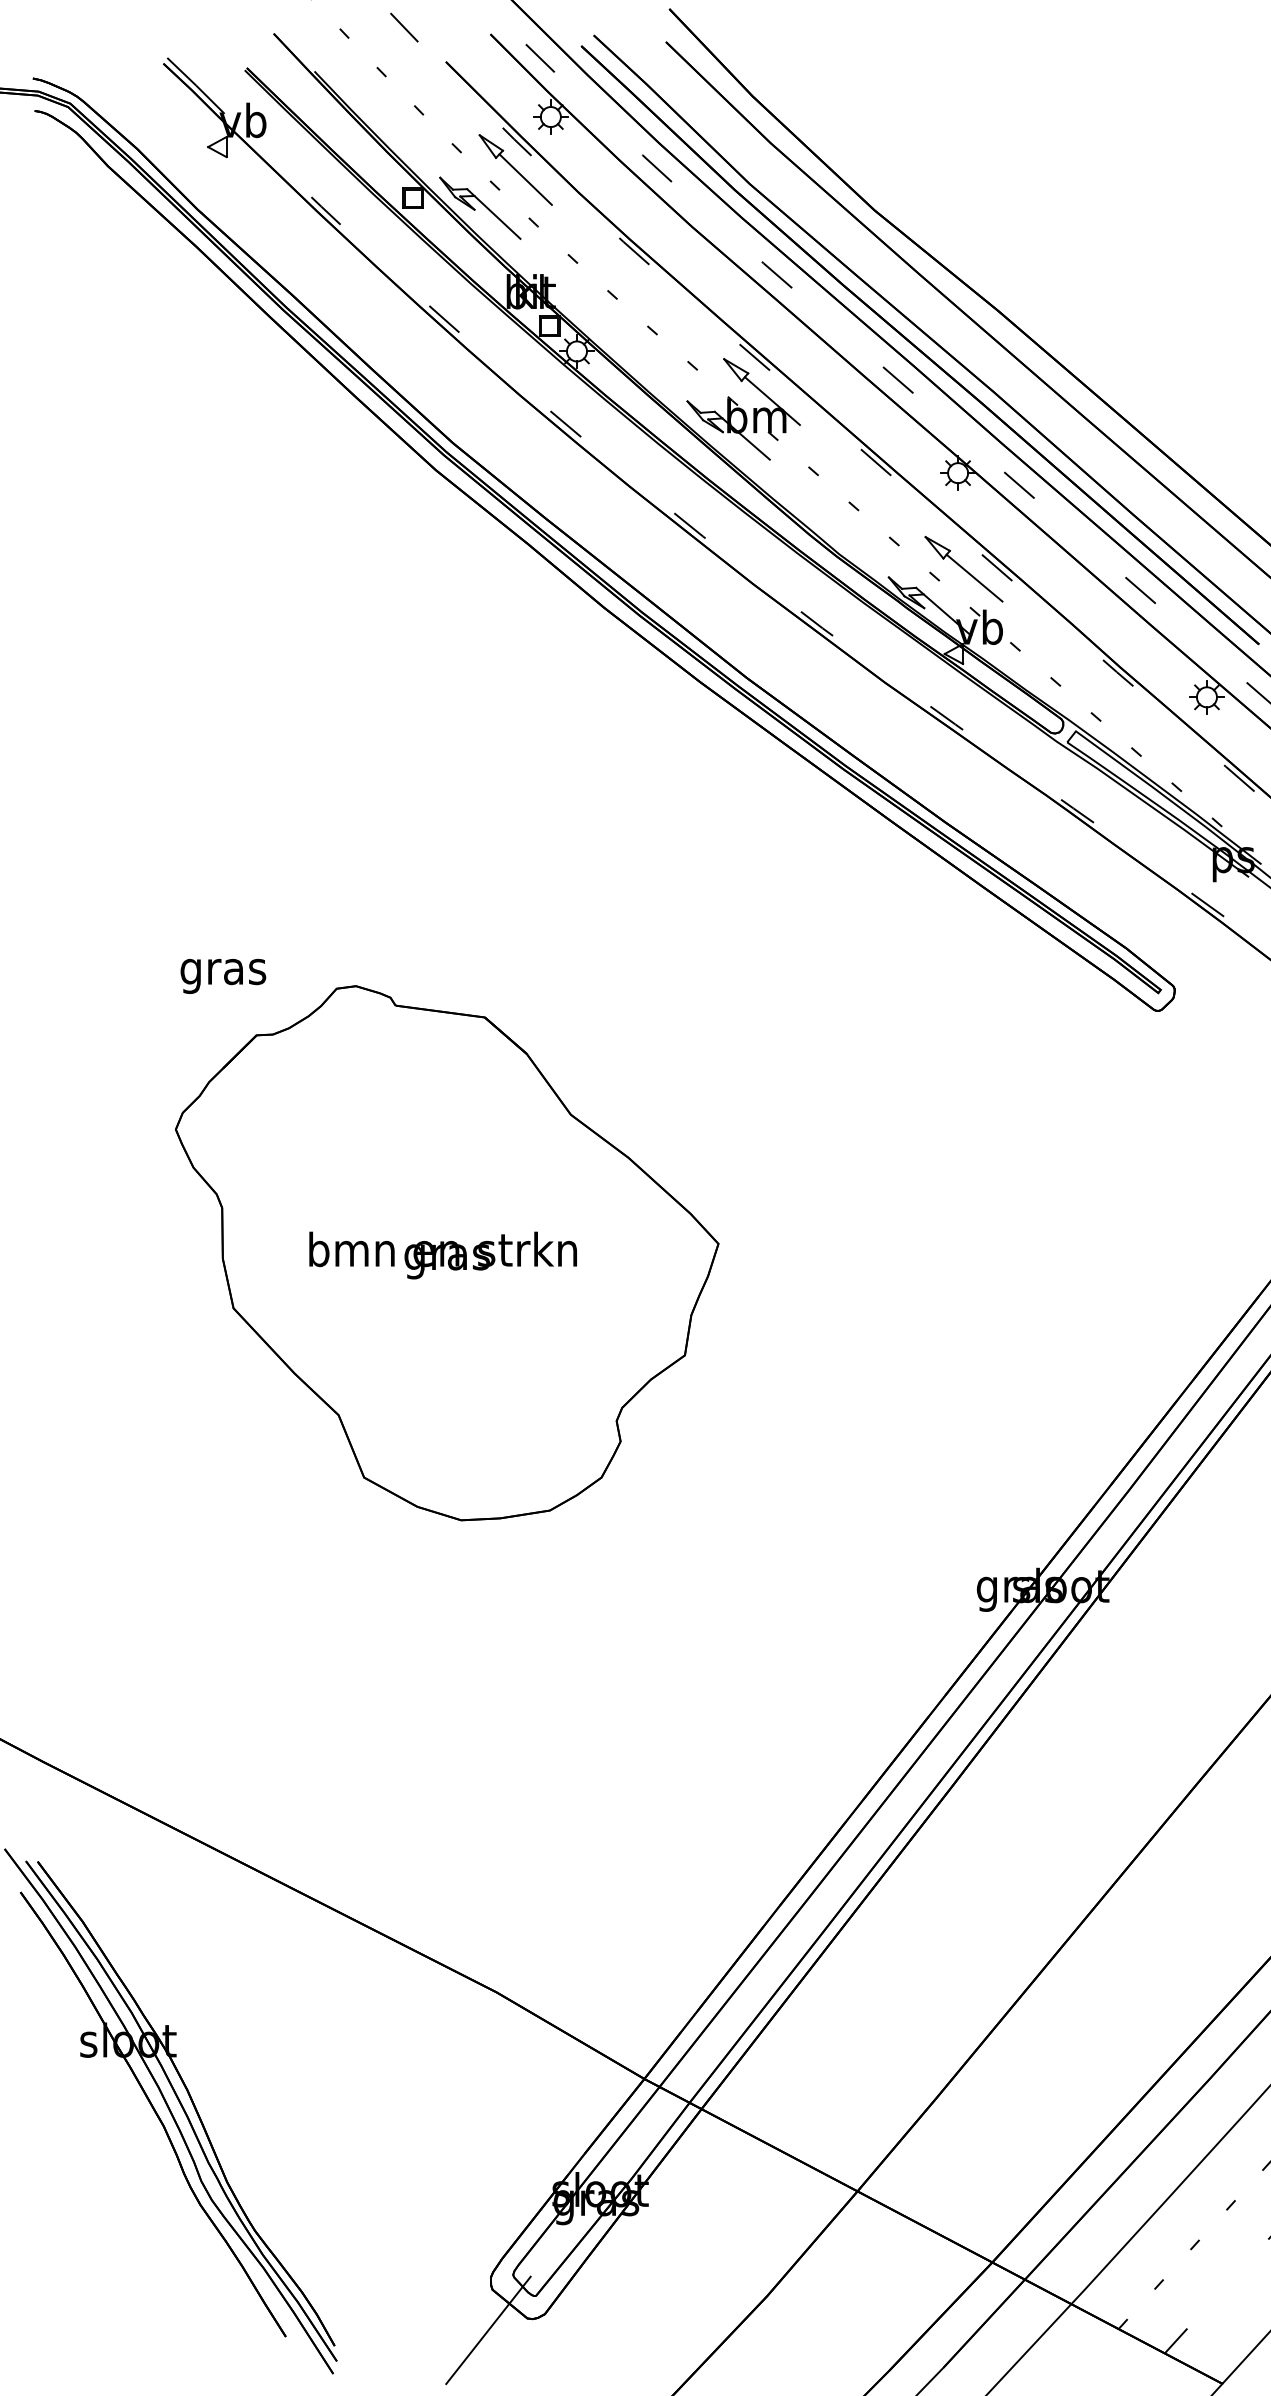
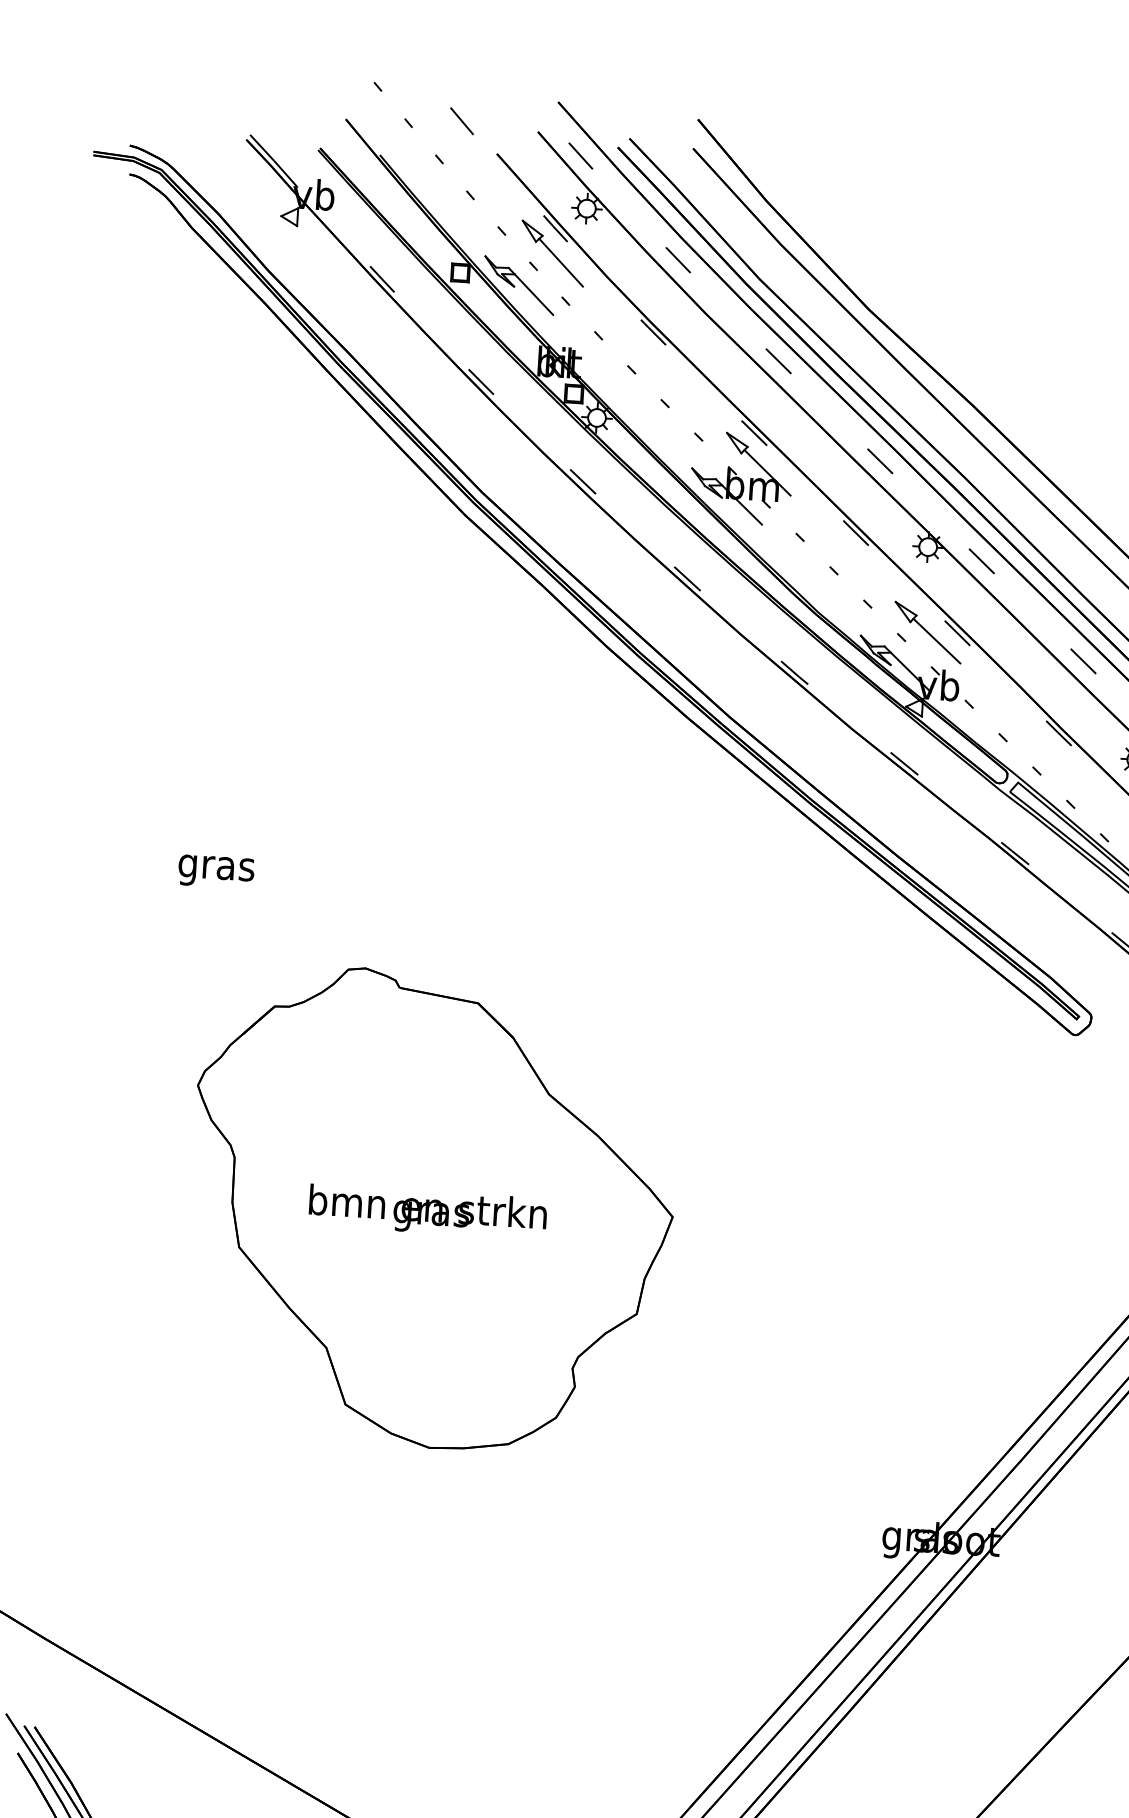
text: (223, 975) -> (216, 871), moved

